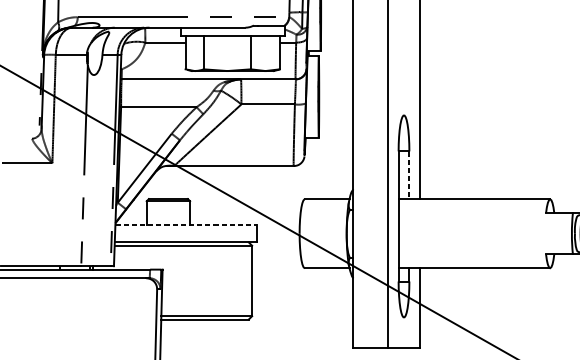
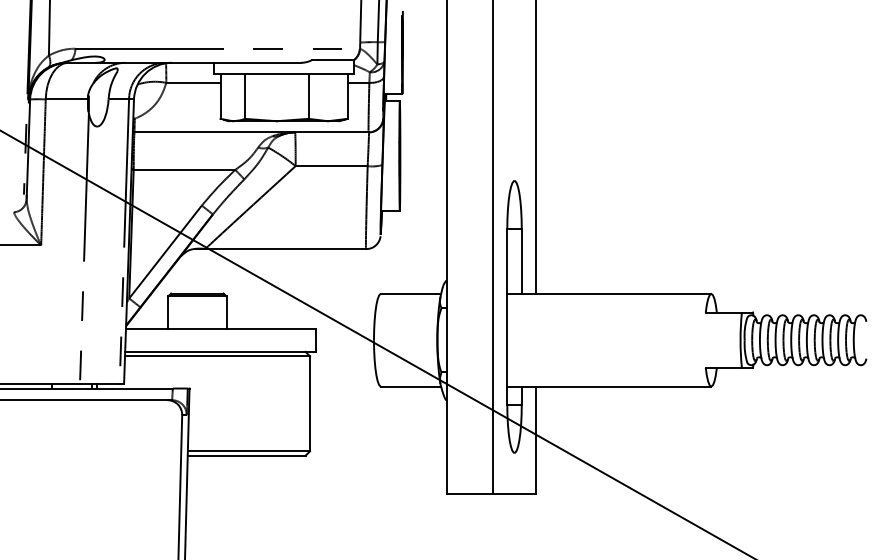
line: (409, 176) -> (521, 262), dashed -> solid
line: (186, 225) -> (221, 328), dashed -> solid

